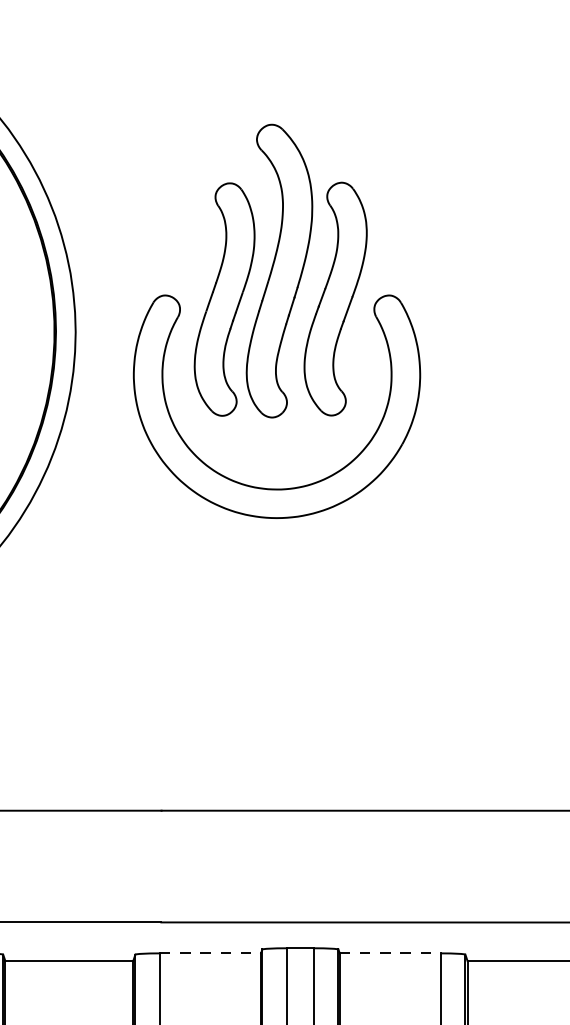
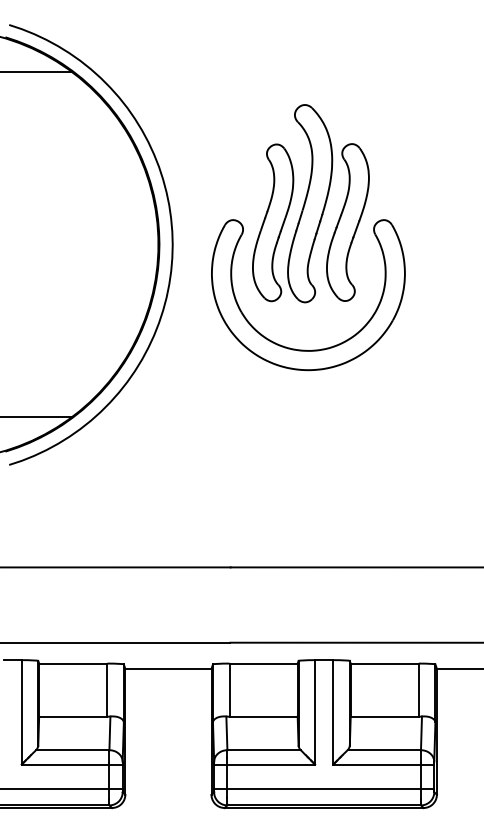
line: (211, 953) -> (264, 663), dashed -> solid
line: (391, 953) -> (385, 663), dashed -> solid

